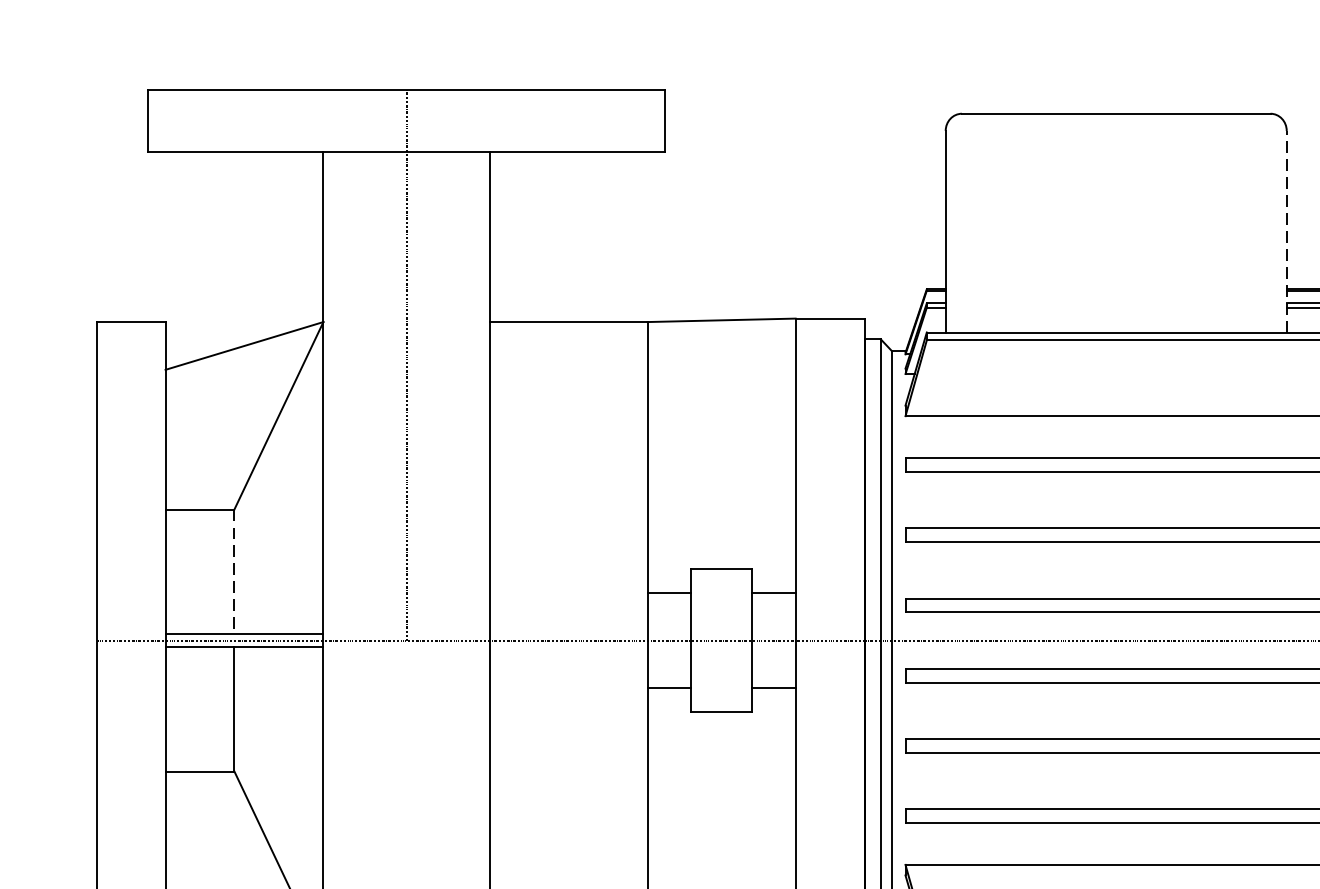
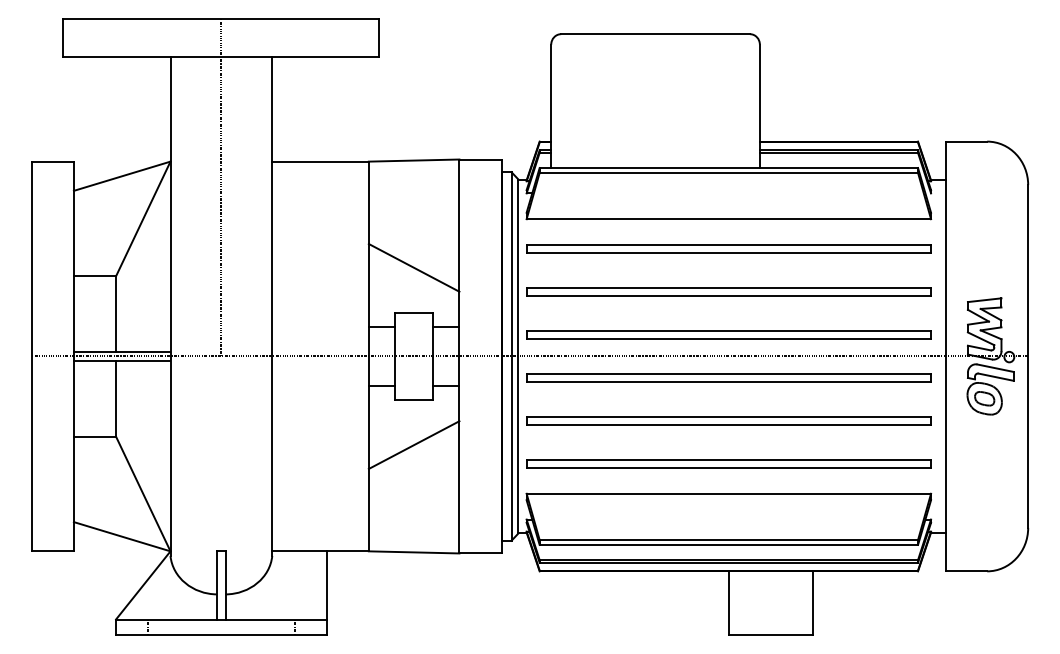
line: (1286, 231) -> (759, 106), dashed -> solid
line: (720, 495) -> (413, 267), added
line: (235, 571) -> (116, 314), dashed -> solid
line: (720, 784) -> (413, 444), added

